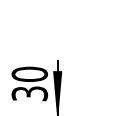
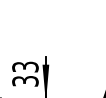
text: (29, 73) -> (25, 66), 30 -> 33

